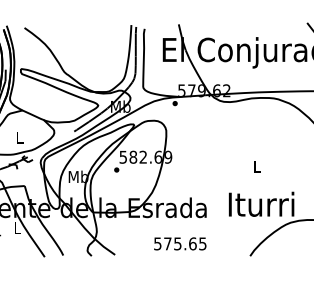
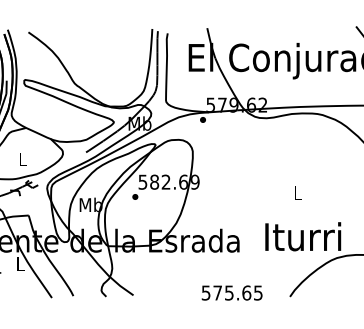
text: (180, 243) -> (232, 292), moved

